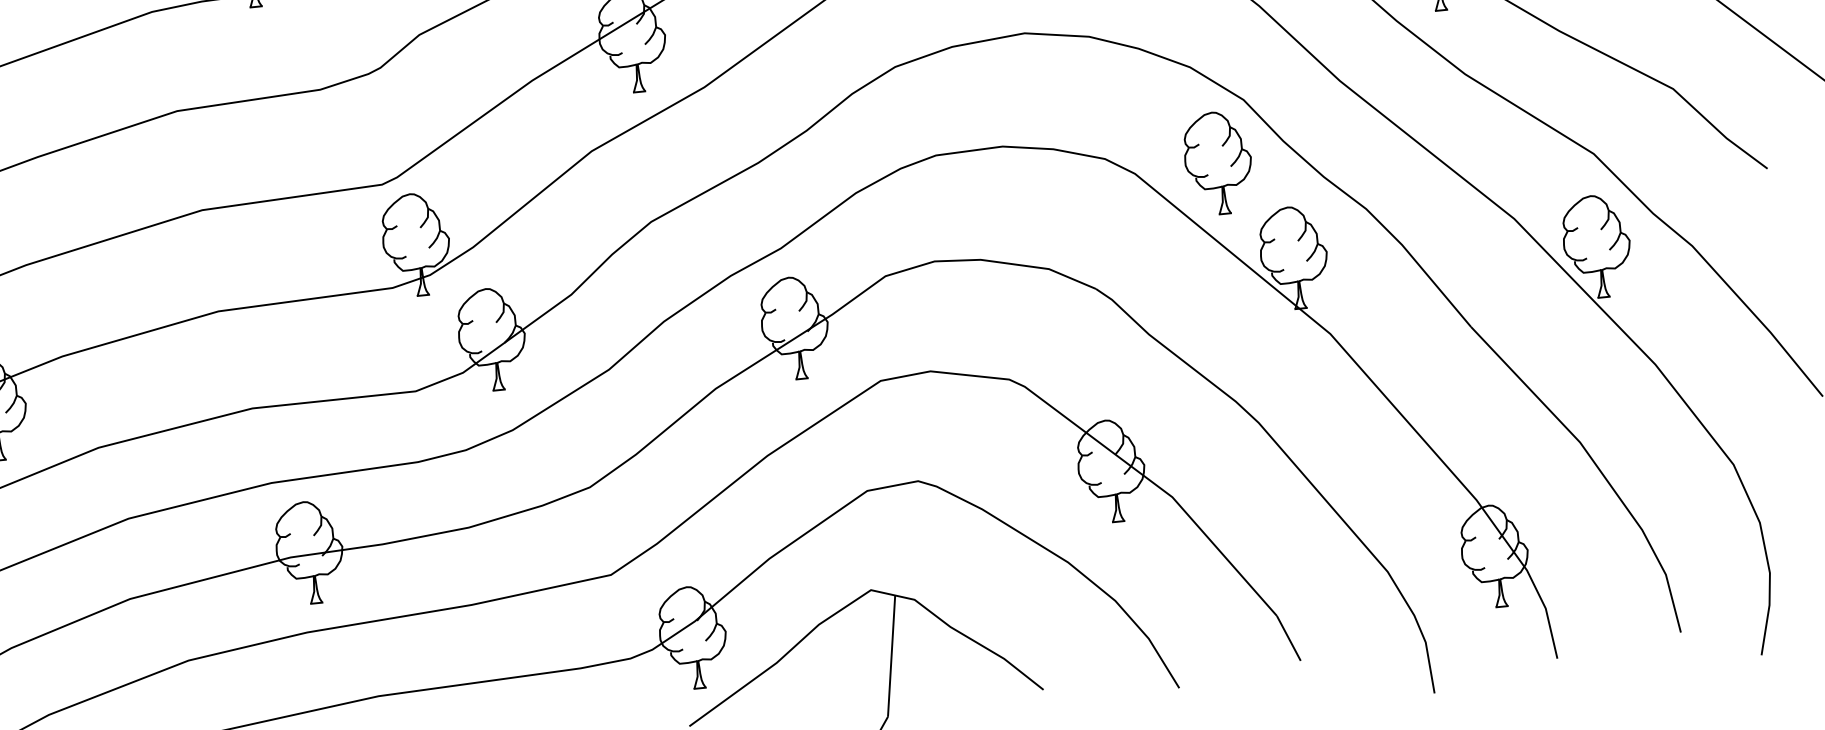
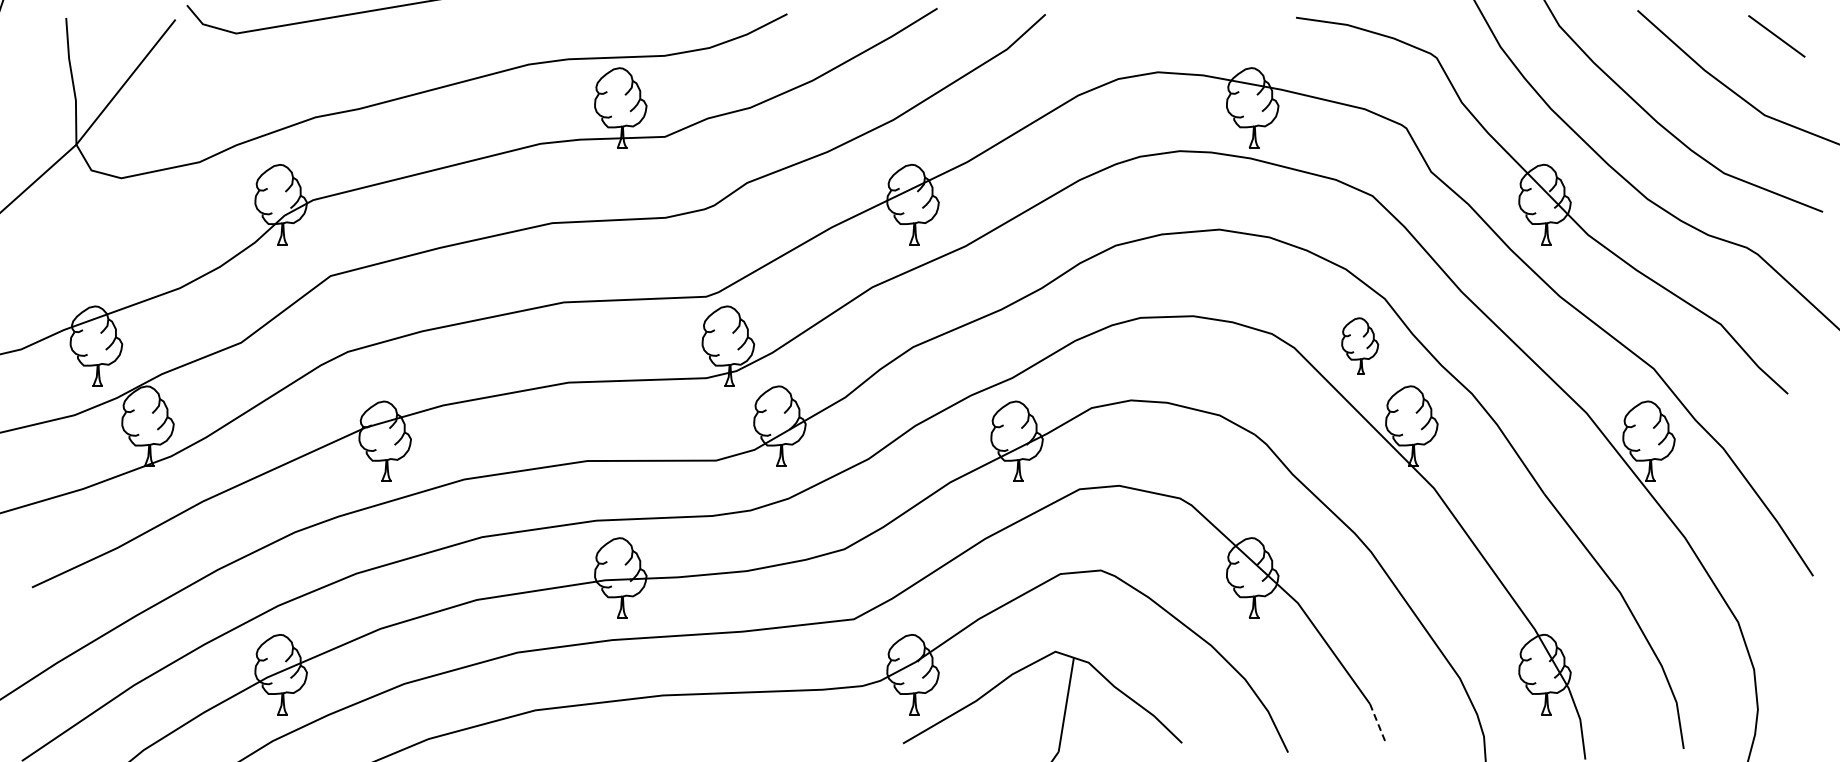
part: (1217, 162) -> (1359, 345), size x0.7
line: (1288, 638) -> (1377, 722), solid -> dashed

